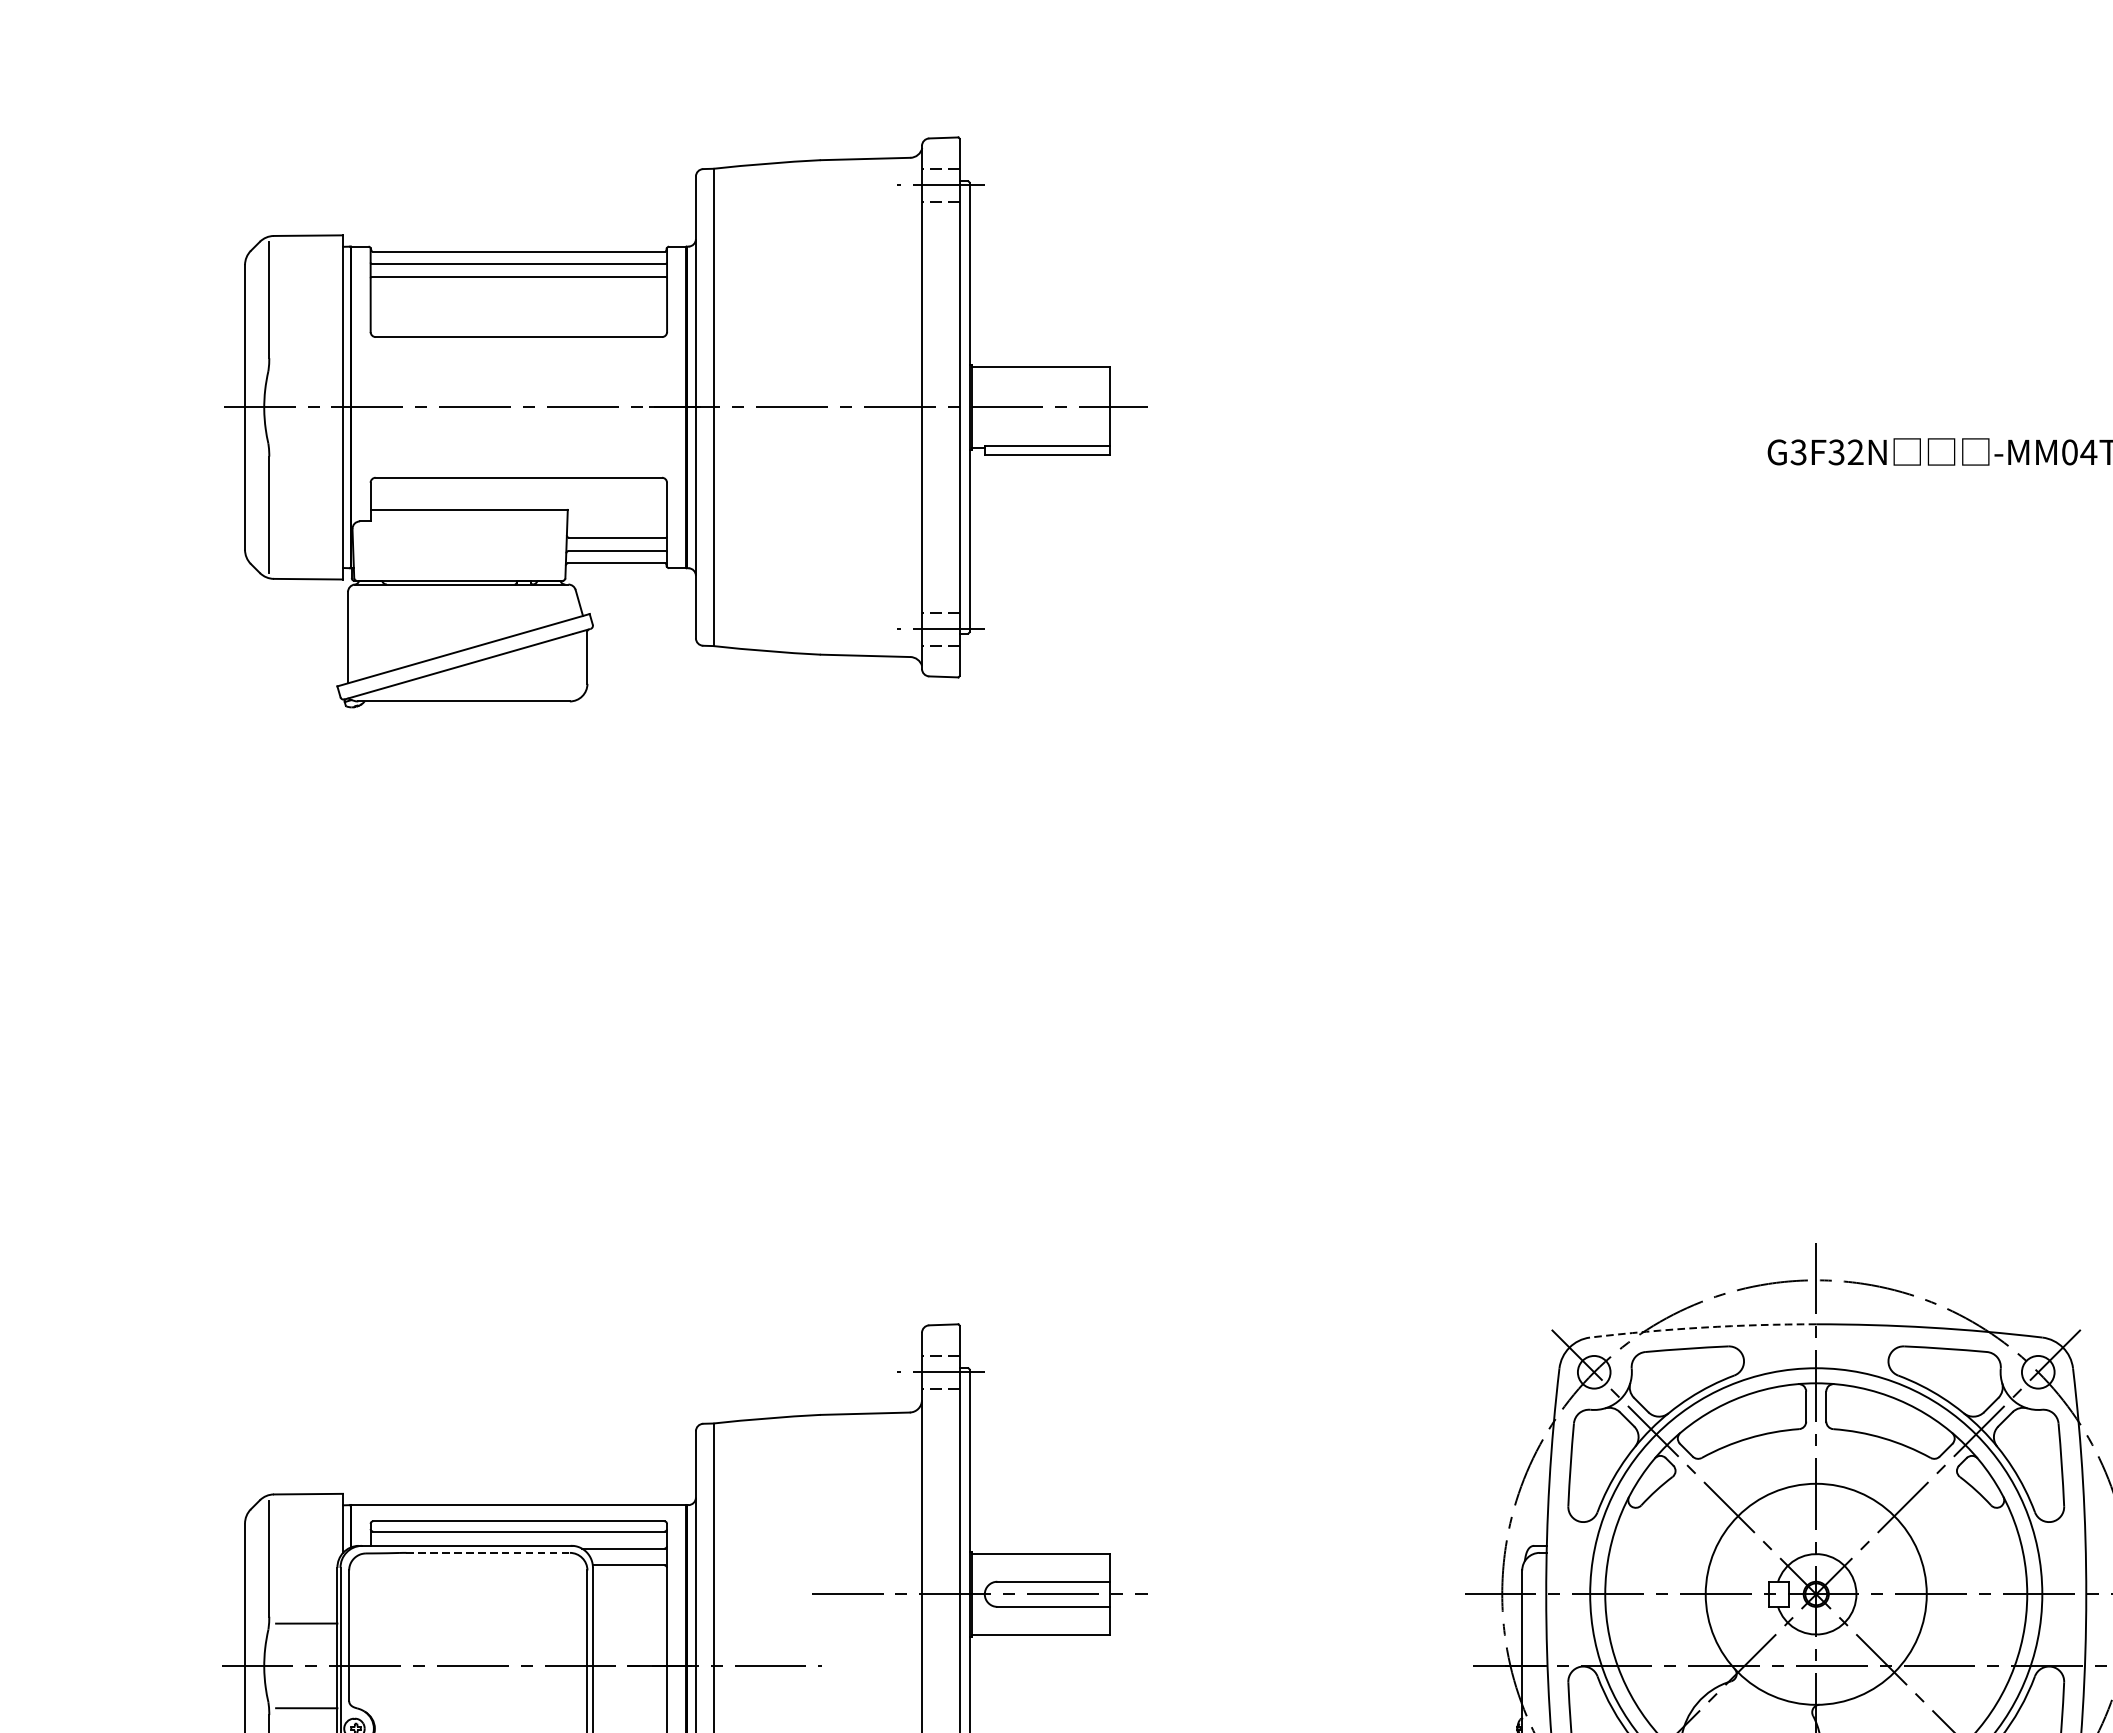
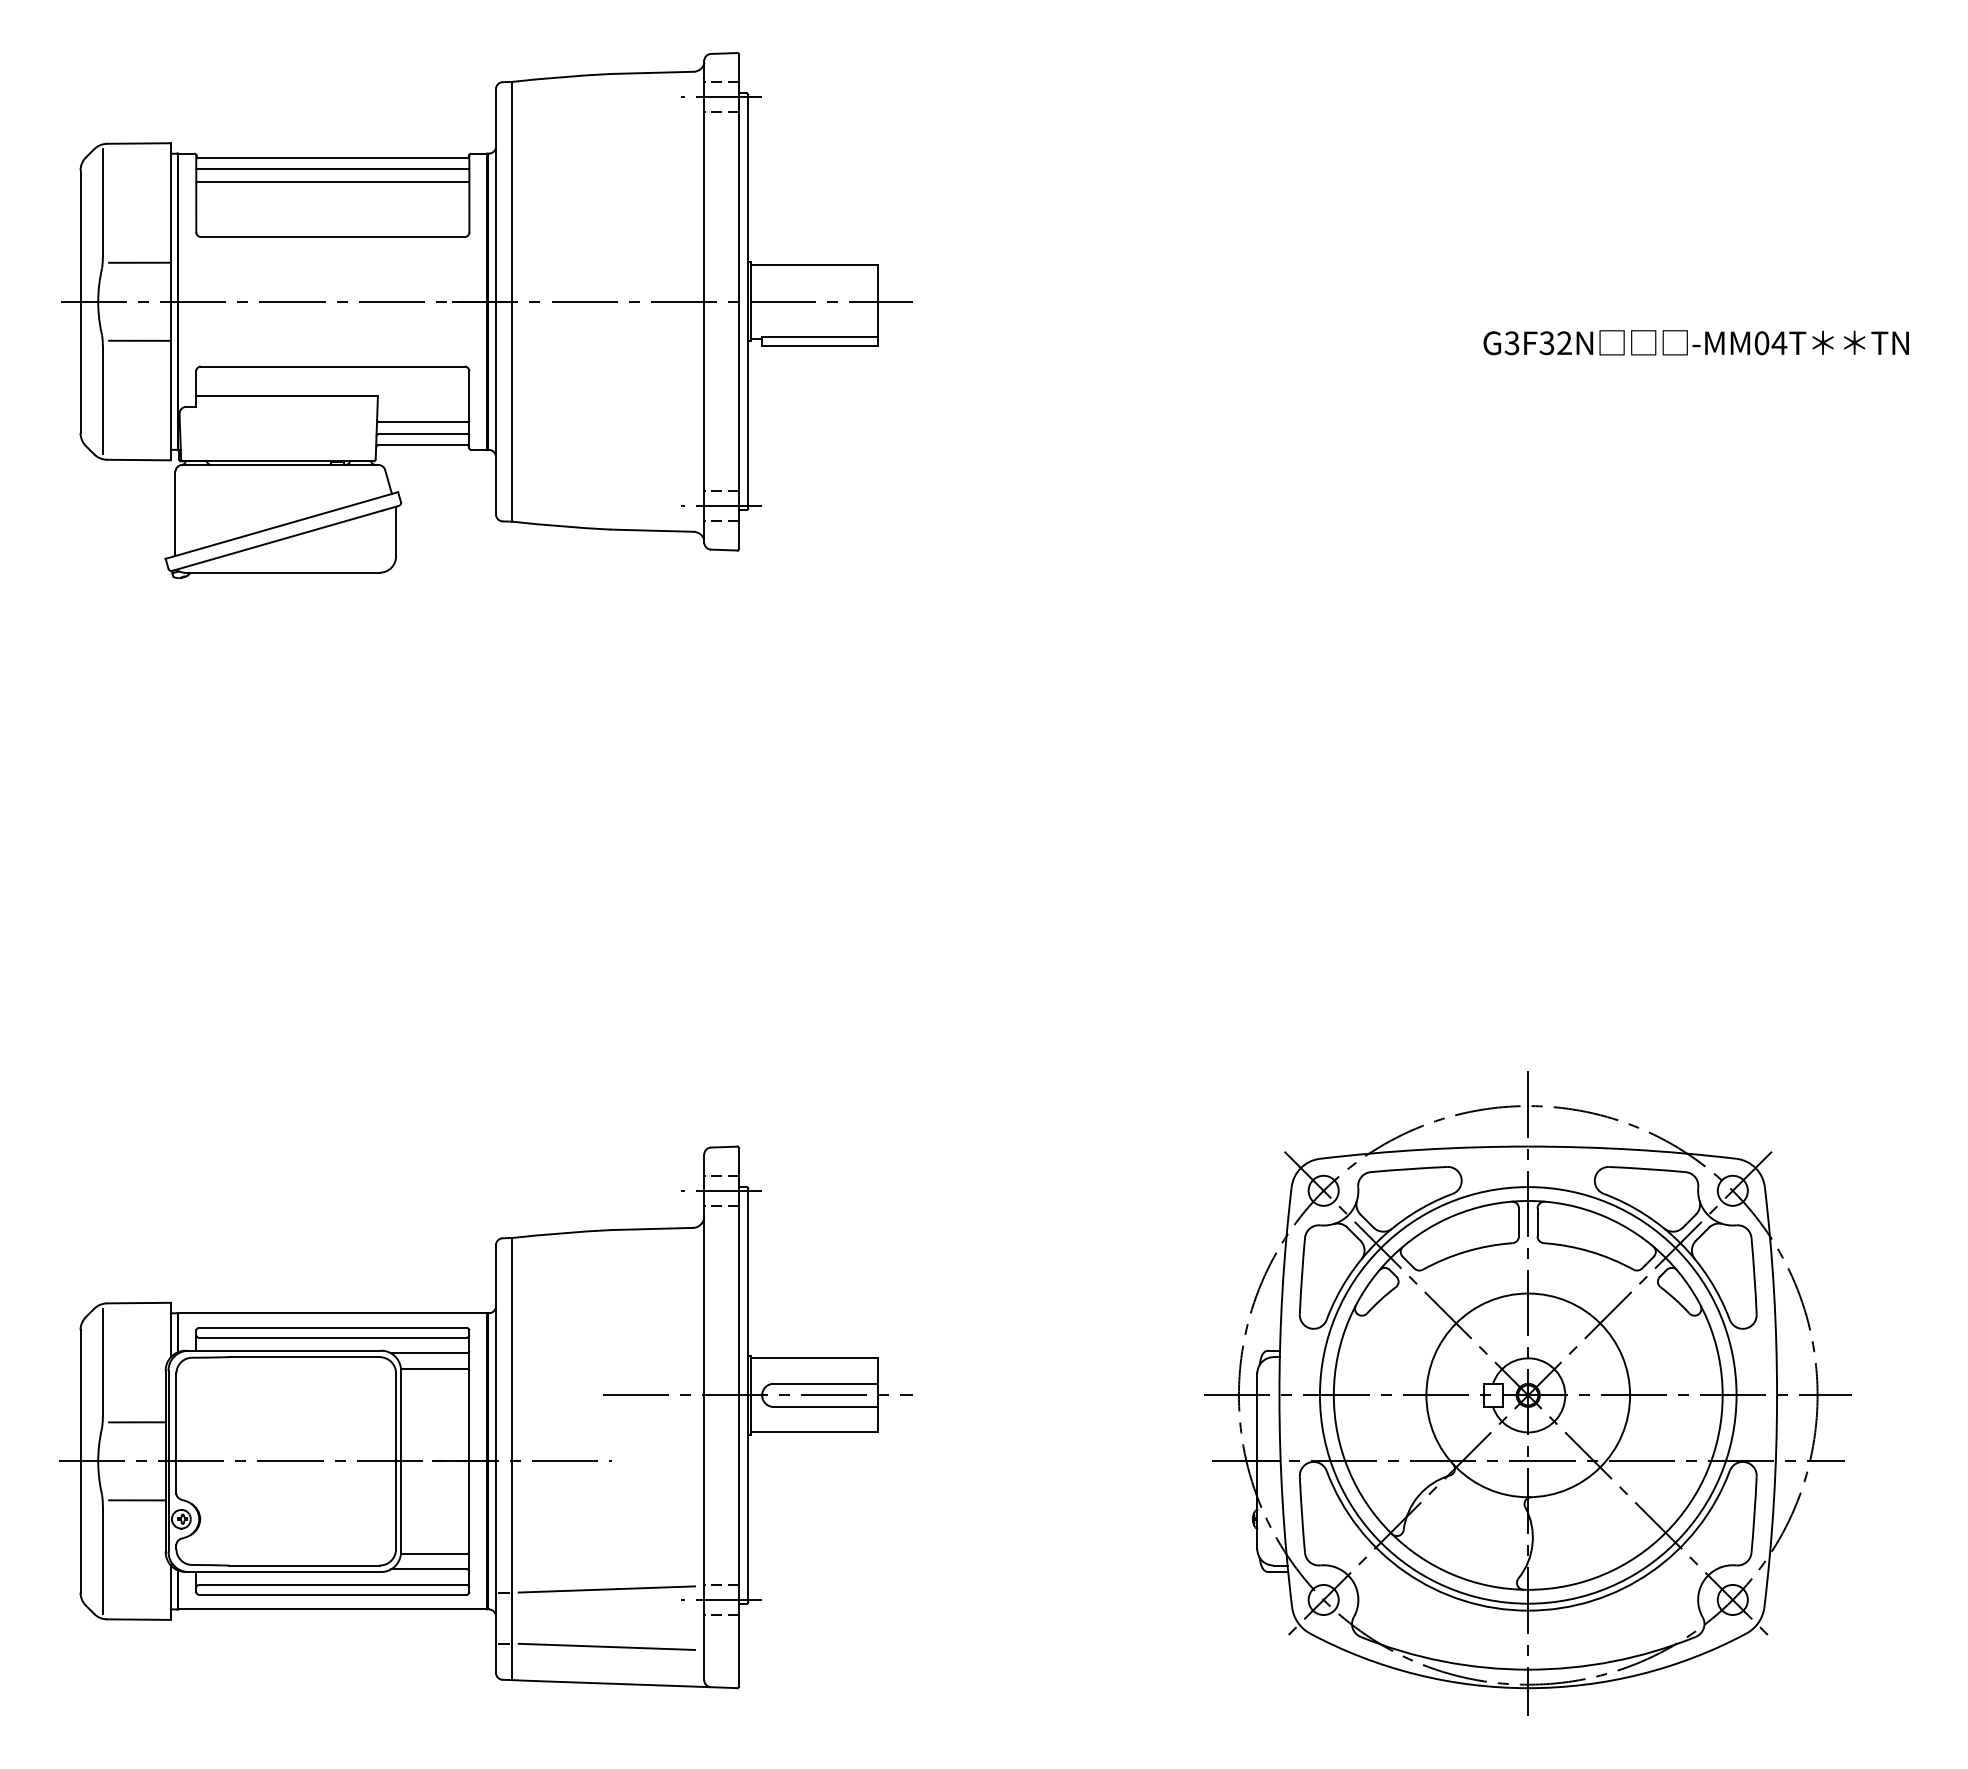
line: (309, 364) -> (139, 262), added
line: (309, 449) -> (139, 340), added
arc: (1702, 1327) -> (1423, 1149), dashed -> solid
line: (489, 1553) -> (305, 1357), dashed -> solid

